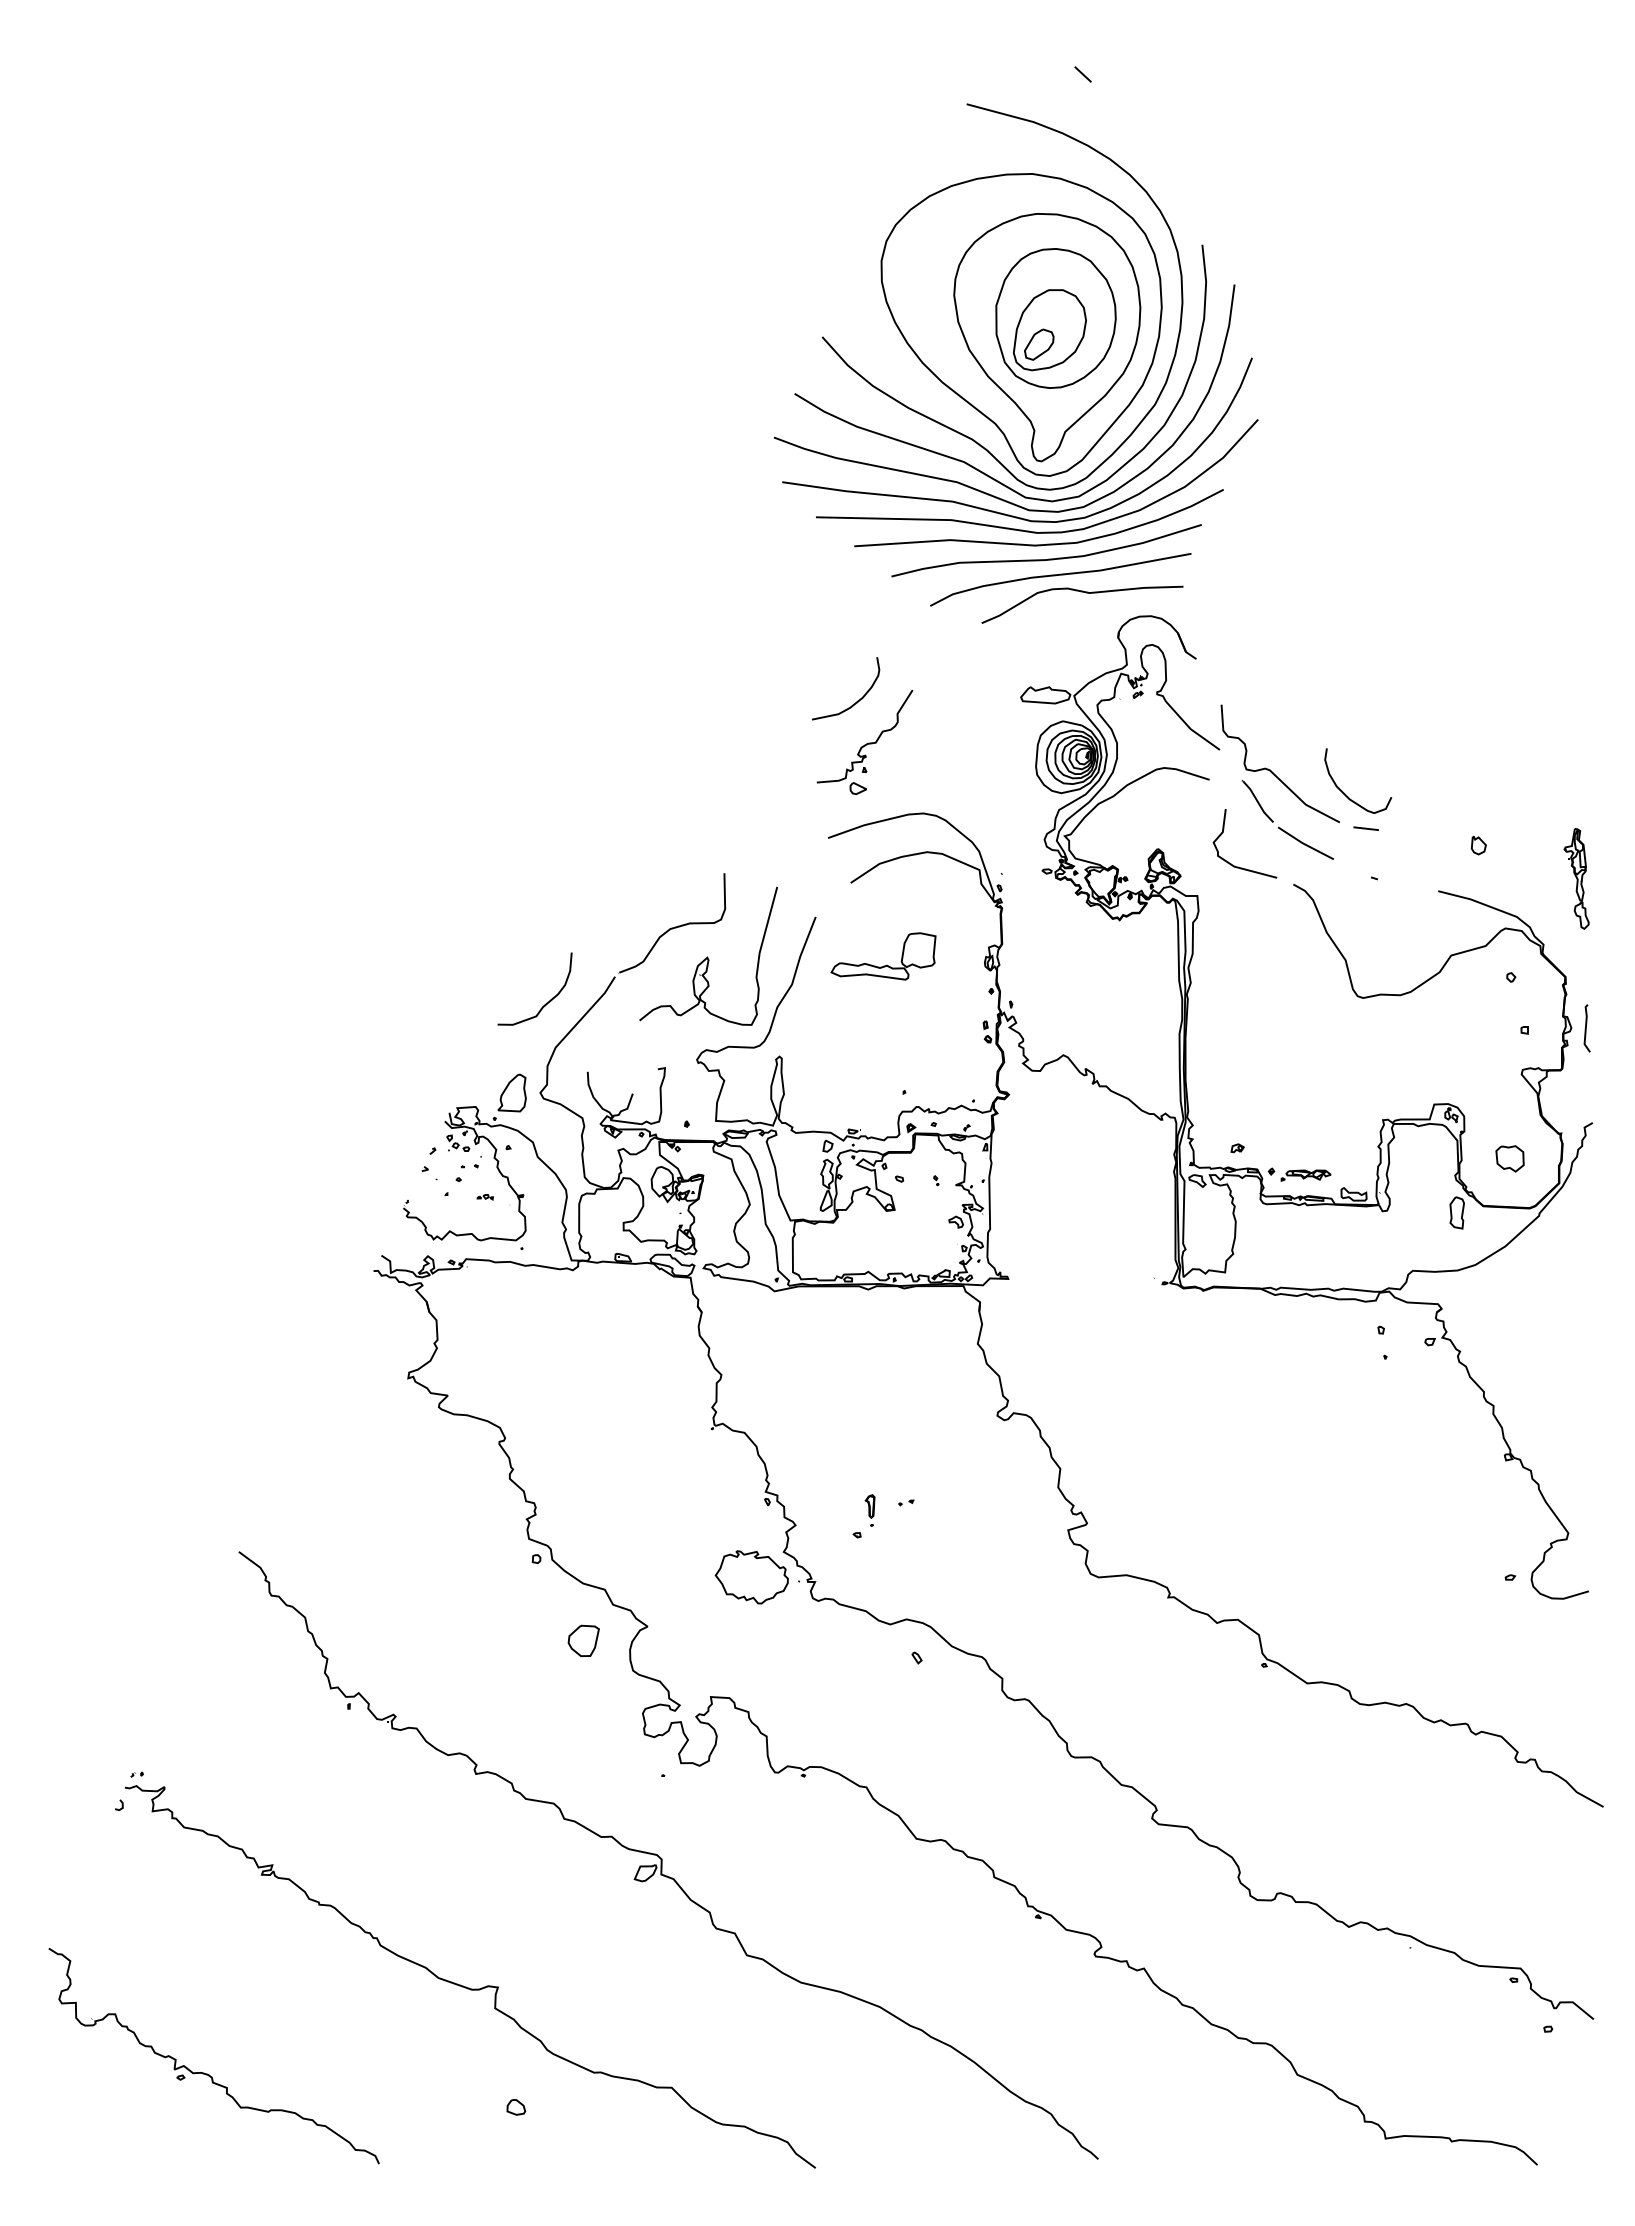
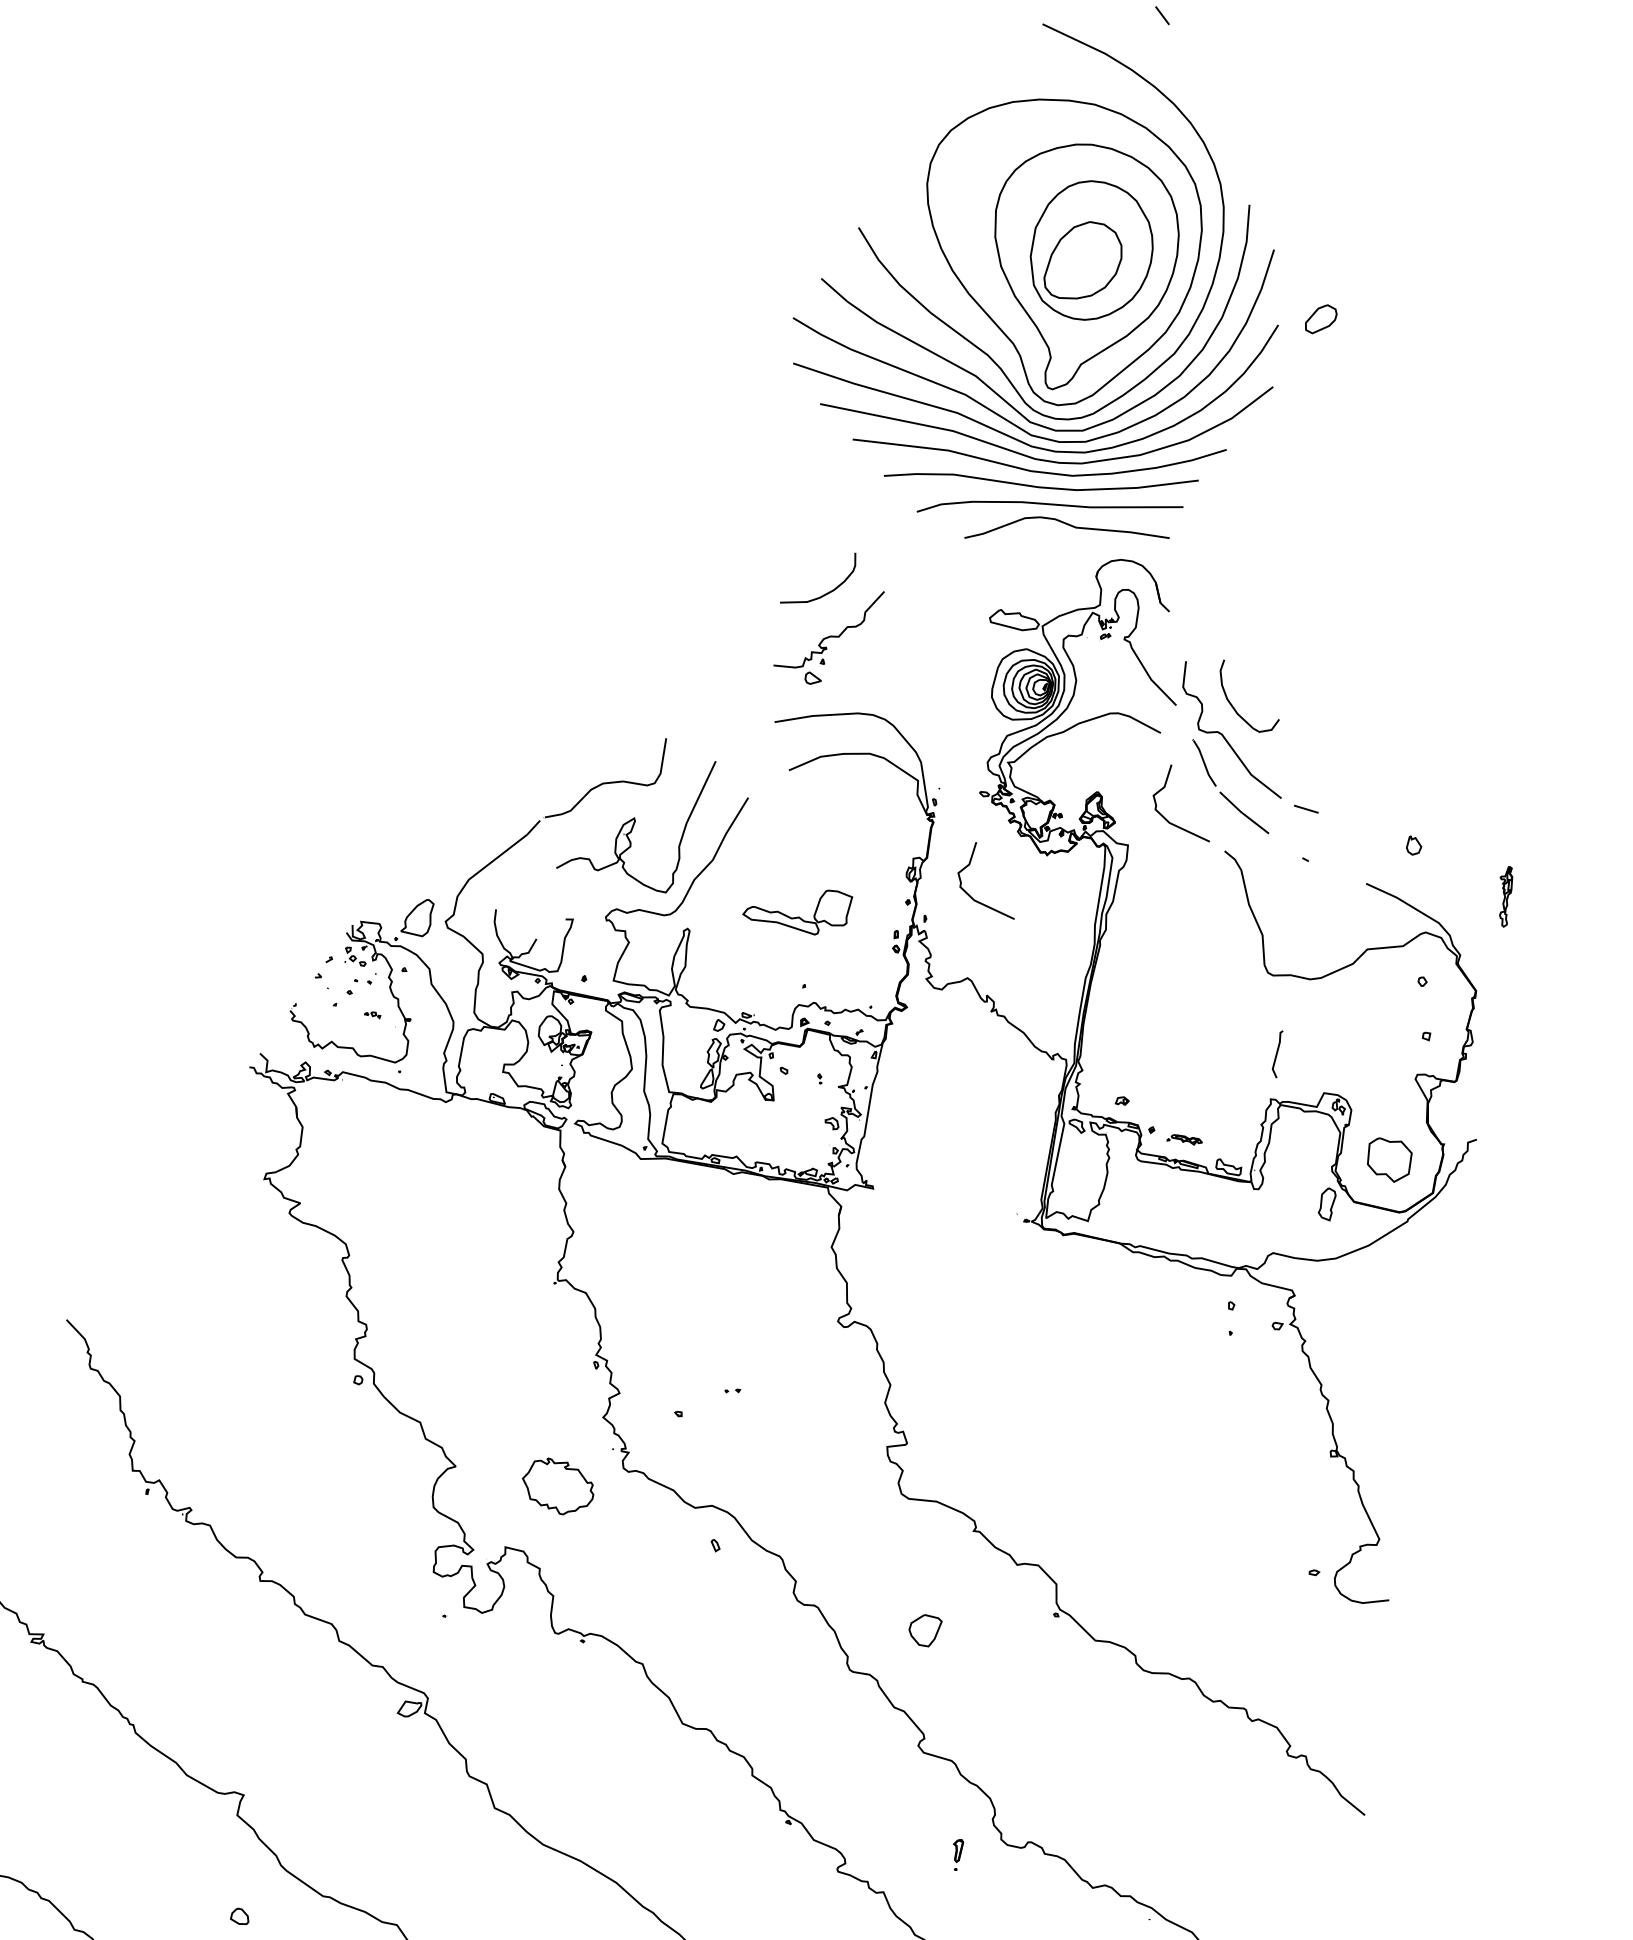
part: (1039, 344) -> (1321, 319), moved
curve: (1345, 793) -> (1234, 707), moved
part: (1576, 878) -> (1504, 895), size x0.6
curve: (1045, 943) -> (969, 864), added
part: (886, 964) -> (798, 916), moved
curve: (546, 1002) -> (467, 833), removed
line: (1586, 1028) -> (1277, 1054), moved
part: (1509, 1158) -> (1388, 1159), size x1.6
part: (1305, 1175) -> (1184, 1139), size x0.7
part: (869, 1510) -> (955, 1854), moved
part: (751, 1577) -> (557, 1486), moved
part: (583, 1640) -> (924, 1629), moved

